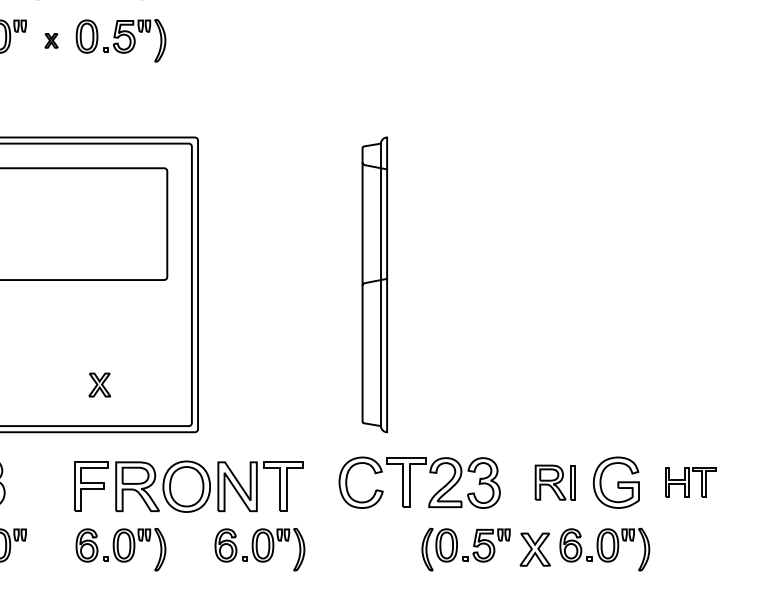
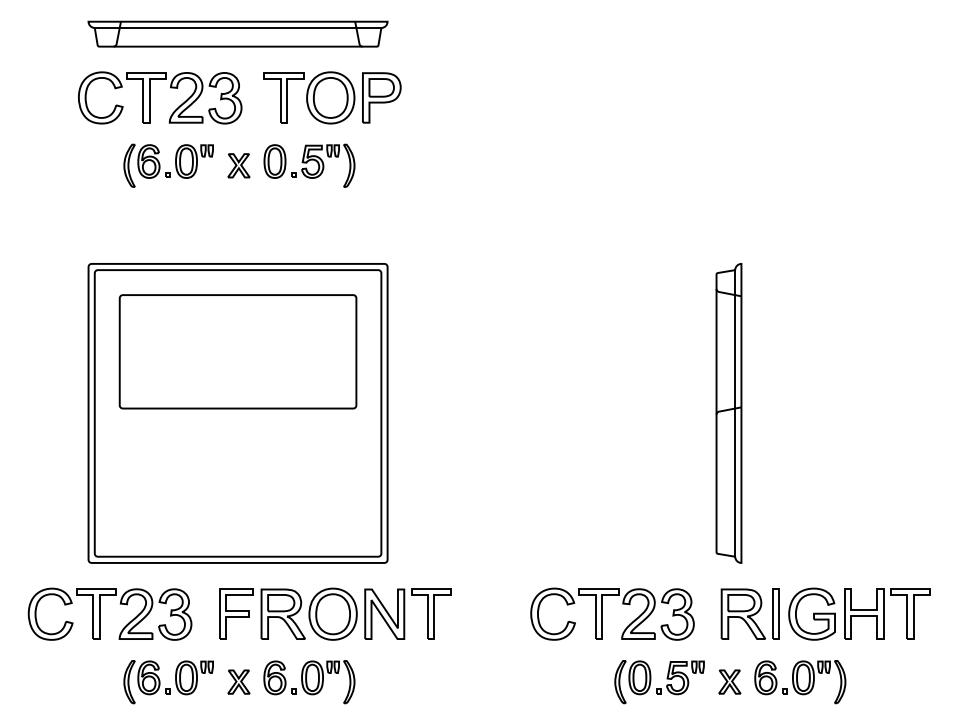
part: (51, 40) -> (238, 165), size x1.67
part: (374, 284) -> (728, 413), moved
part: (99, 384) -> (238, 681), moved
part: (554, 482) -> (749, 613), size x1.43
part: (690, 482) -> (887, 613), size x1.67
part: (189, 485) -> (335, 613), moved
part: (535, 549) -> (729, 681), size x0.71
part: (260, 550) -> (450, 682), removed

